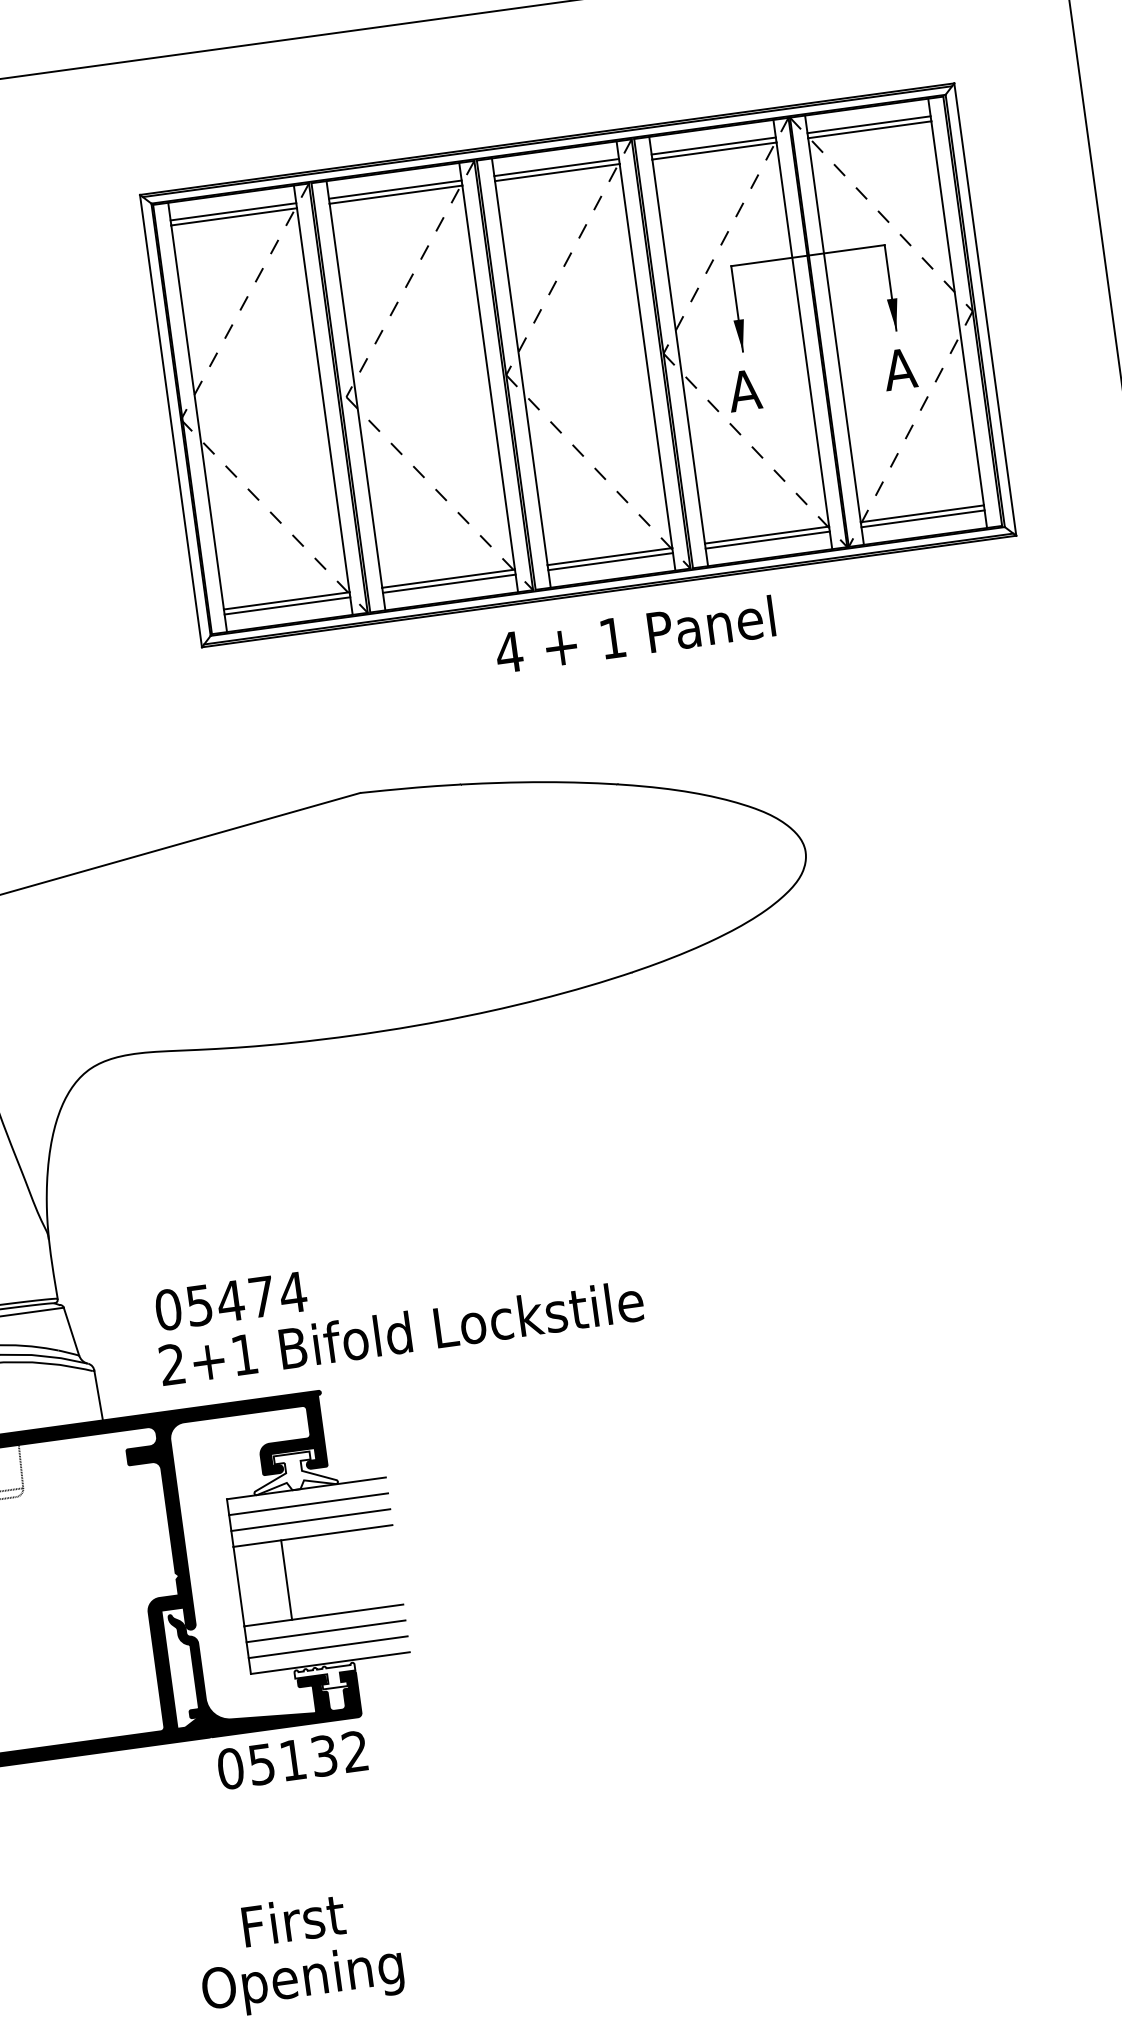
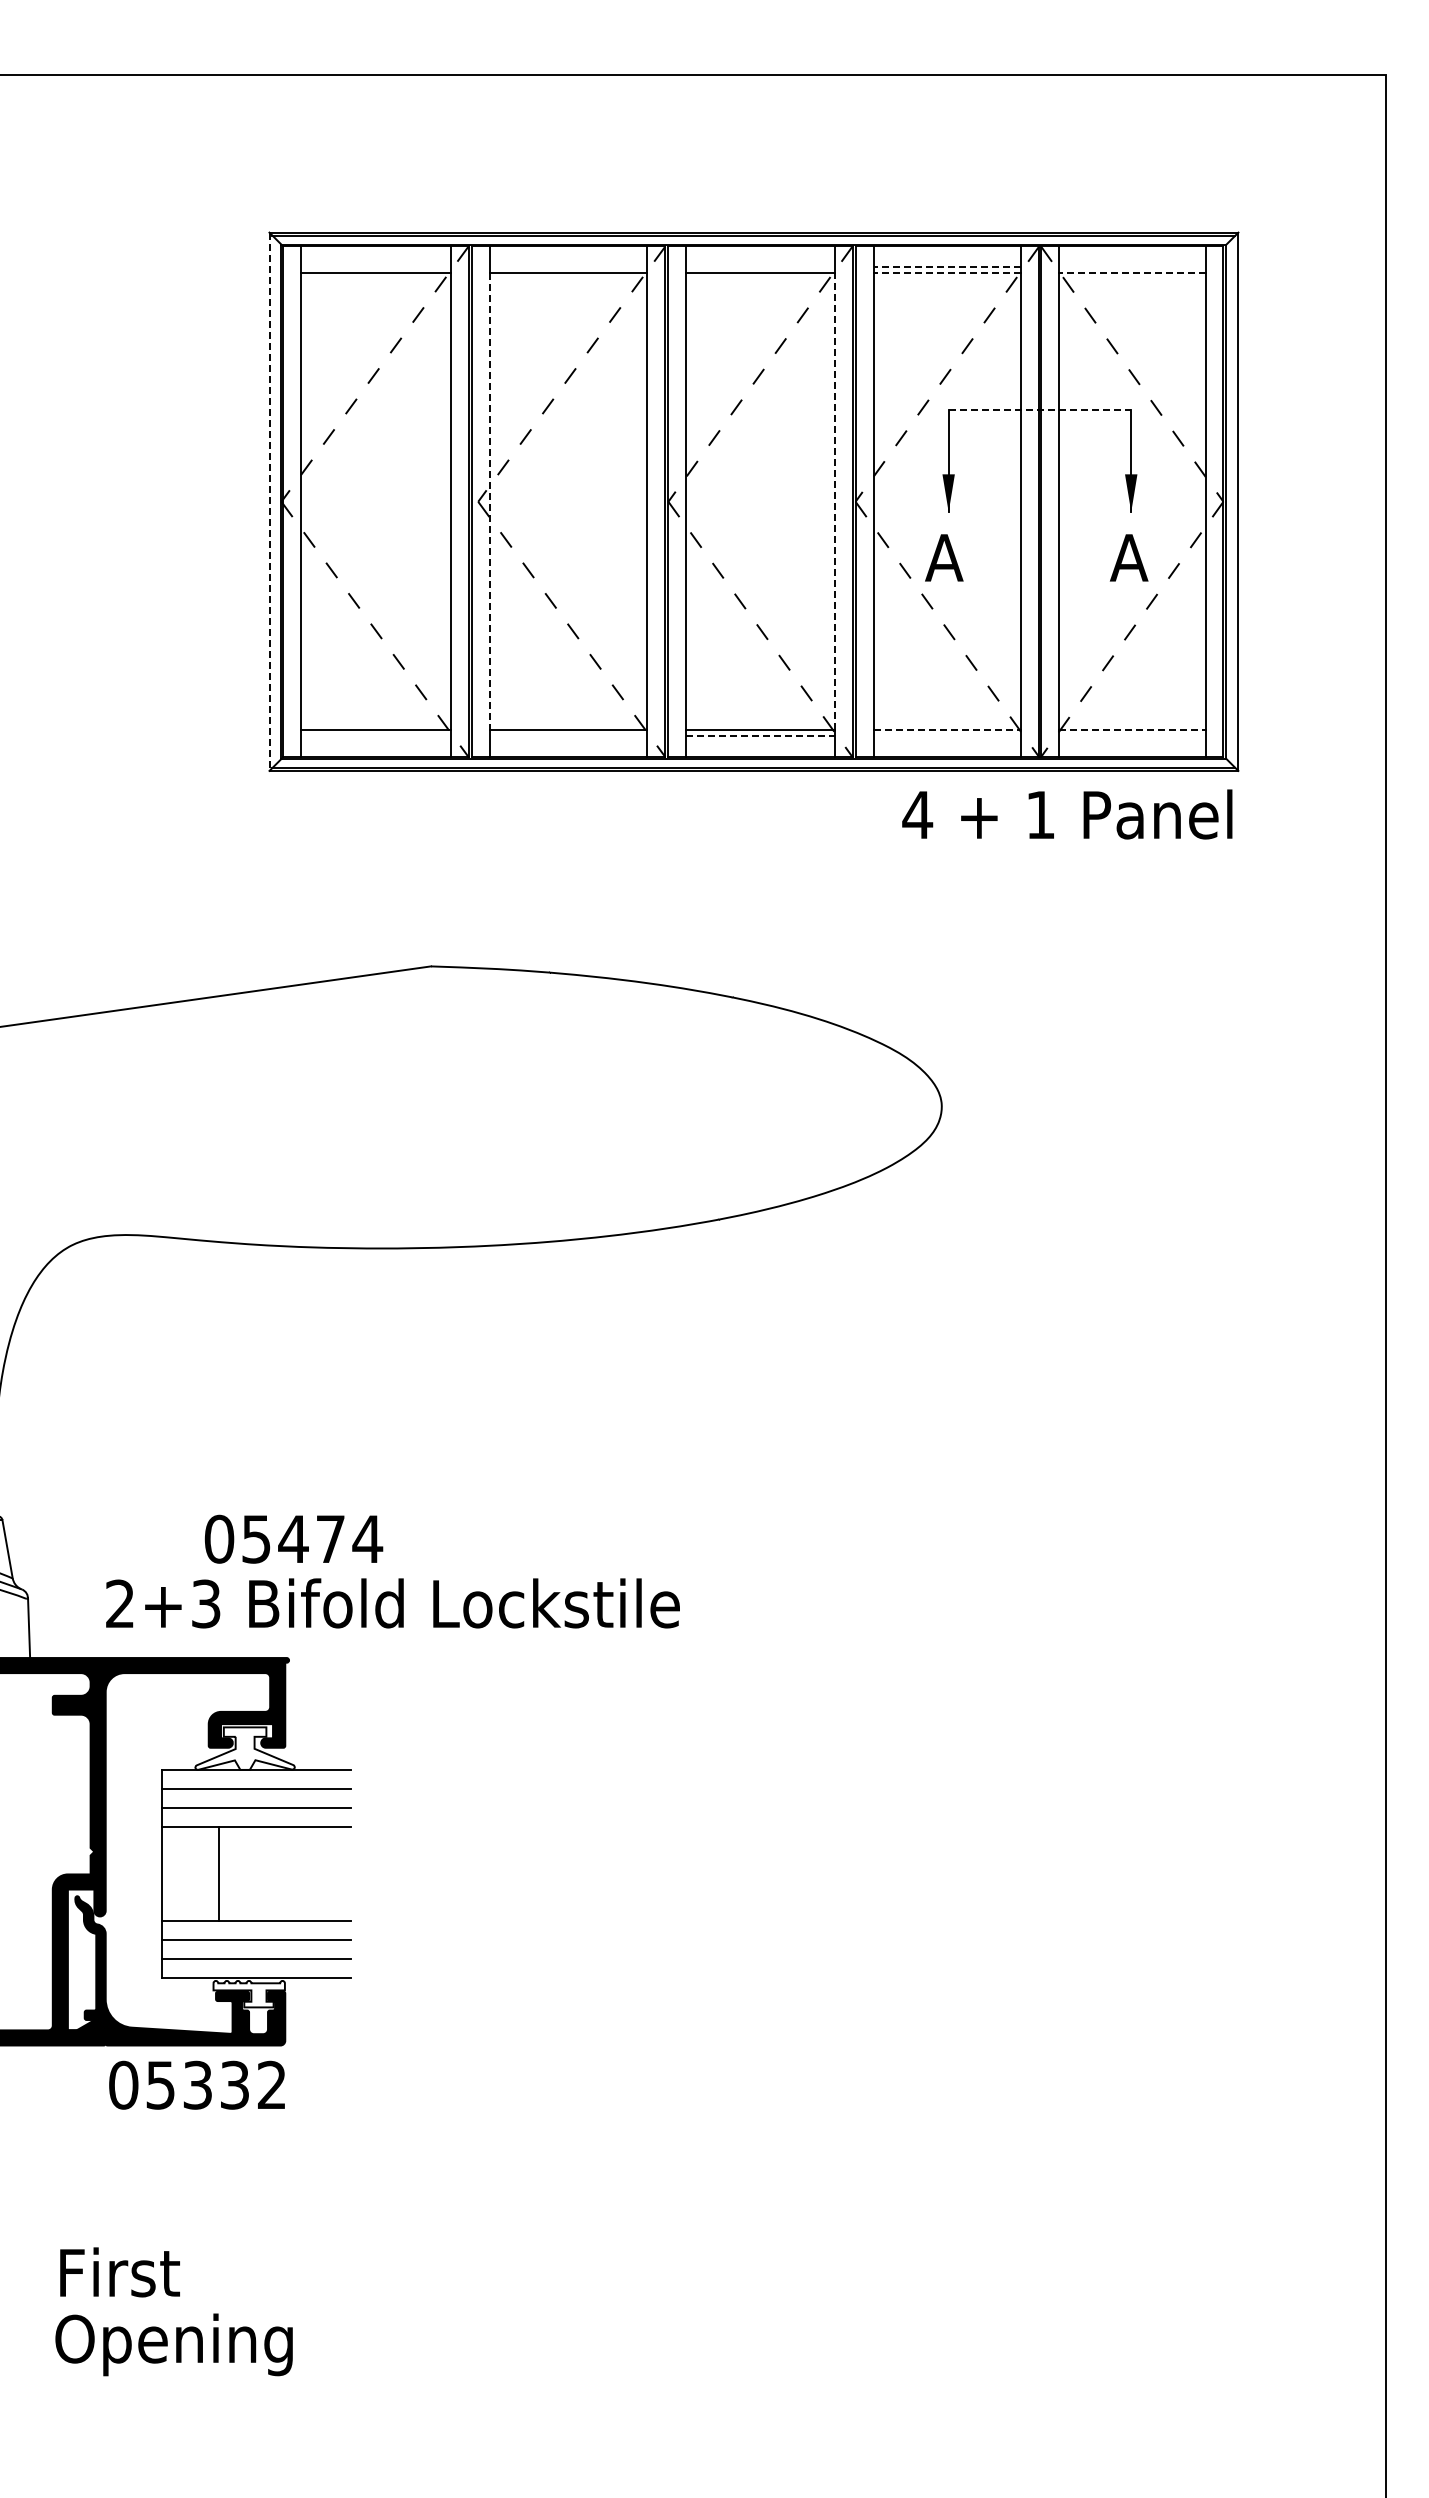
line: (868, 124) -> (1131, 267), removed
line: (869, 130) -> (1131, 273), solid -> dashed
line: (713, 146) -> (947, 267), solid -> dashed
line: (714, 151) -> (947, 273), solid -> dashed
line: (556, 167) -> (760, 267), removed
line: (395, 189) -> (568, 267), removed
line: (233, 212) -> (375, 267), removed
line: (808, 255) -> (1040, 410), solid -> dashed
line: (645, 355) -> (834, 501), solid -> dashed
line: (355, 396) -> (489, 502), solid -> dashed
line: (171, 421) -> (269, 502), solid -> dashed
line: (922, 513) -> (1132, 730), solid -> dashed
line: (922, 519) -> (1131, 736), removed
line: (767, 535) -> (947, 730), solid -> dashed
line: (767, 540) -> (947, 736), removed
line: (611, 561) -> (761, 736), solid -> dashed
line: (449, 583) -> (568, 736), removed
line: (287, 606) -> (375, 736), removed
text: (635, 634) -> (1067, 814), moved
text: (230, 1300) -> (293, 1538), moved
text: (244, 1354) -> (206, 1603), 2+1 -> 2+3
text: (292, 1759) -> (197, 2084), 05132 -> 05332
text: (293, 1920) -> (119, 2272), moved

